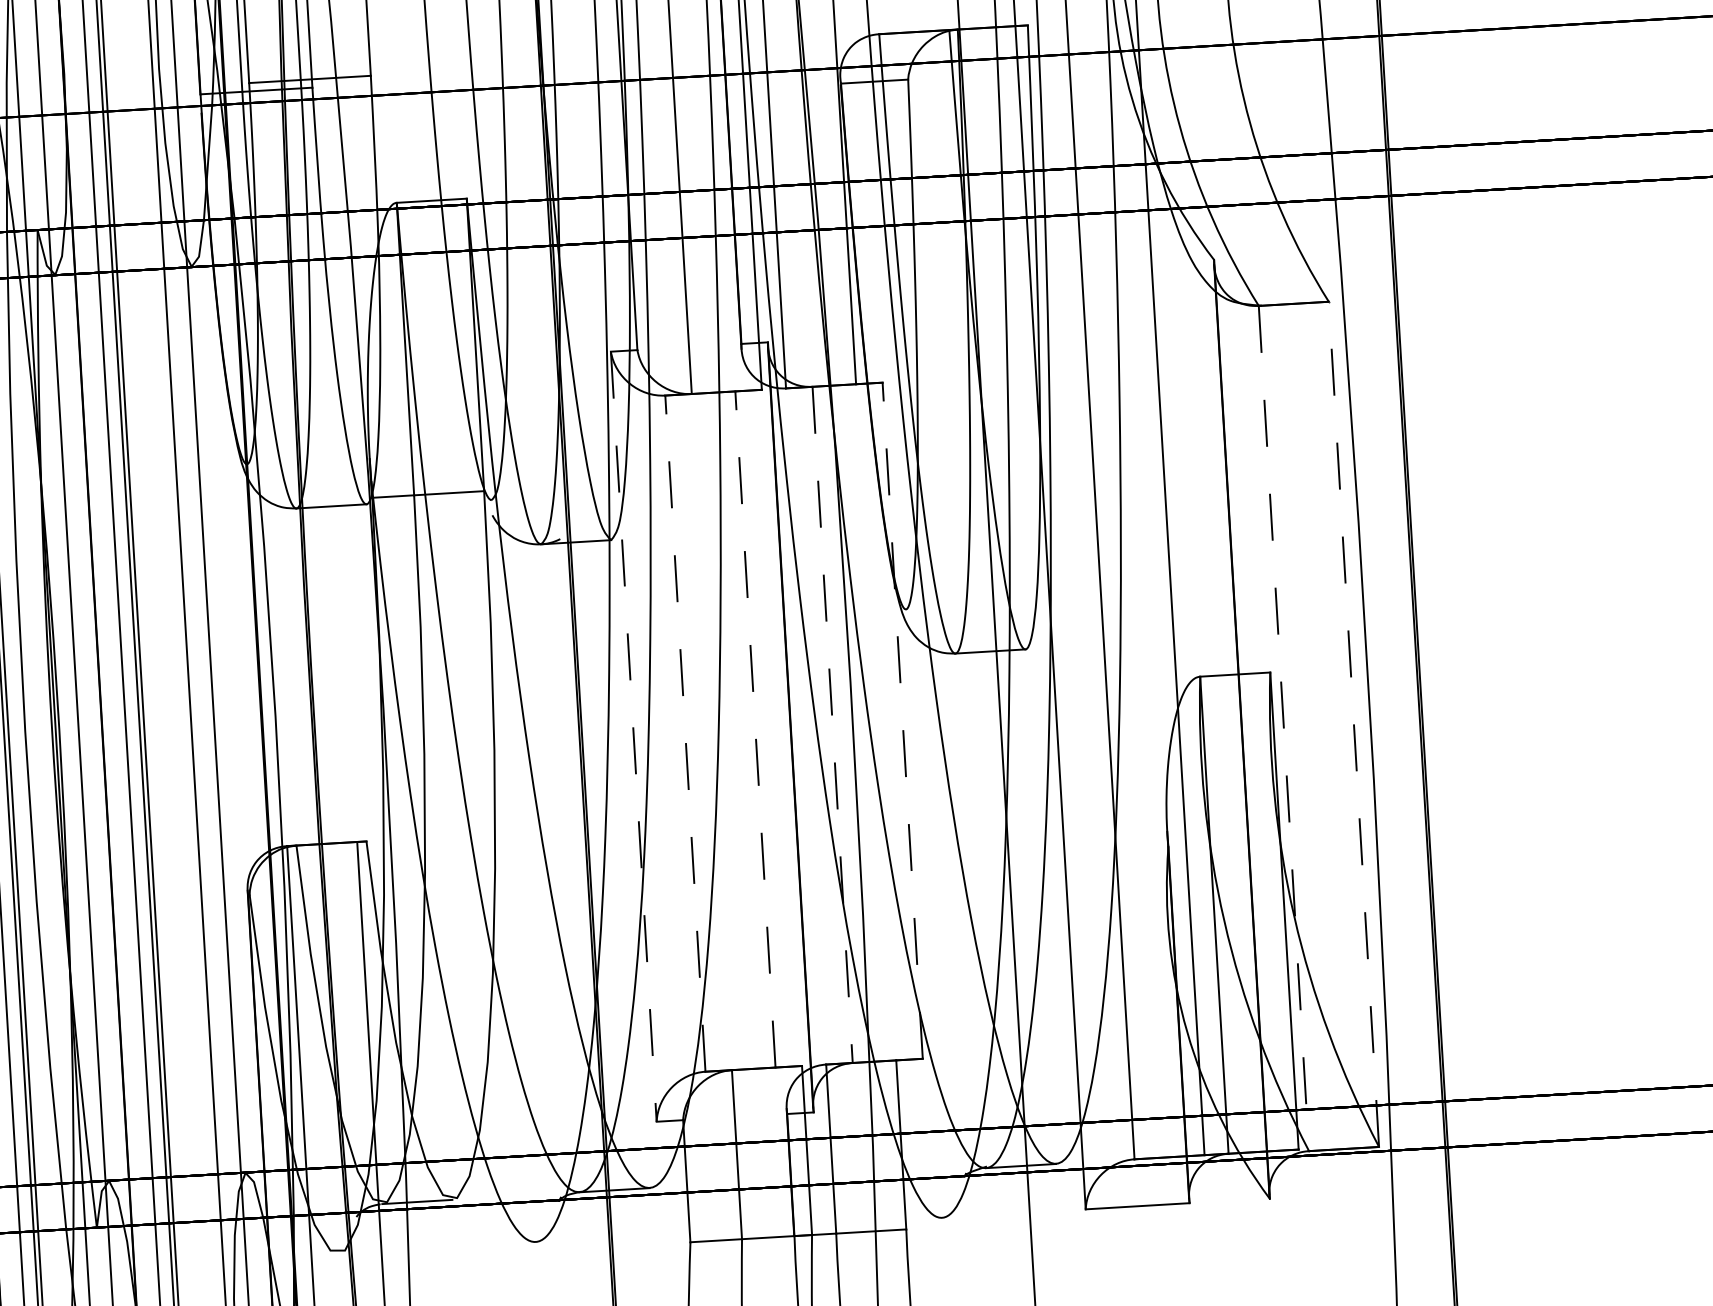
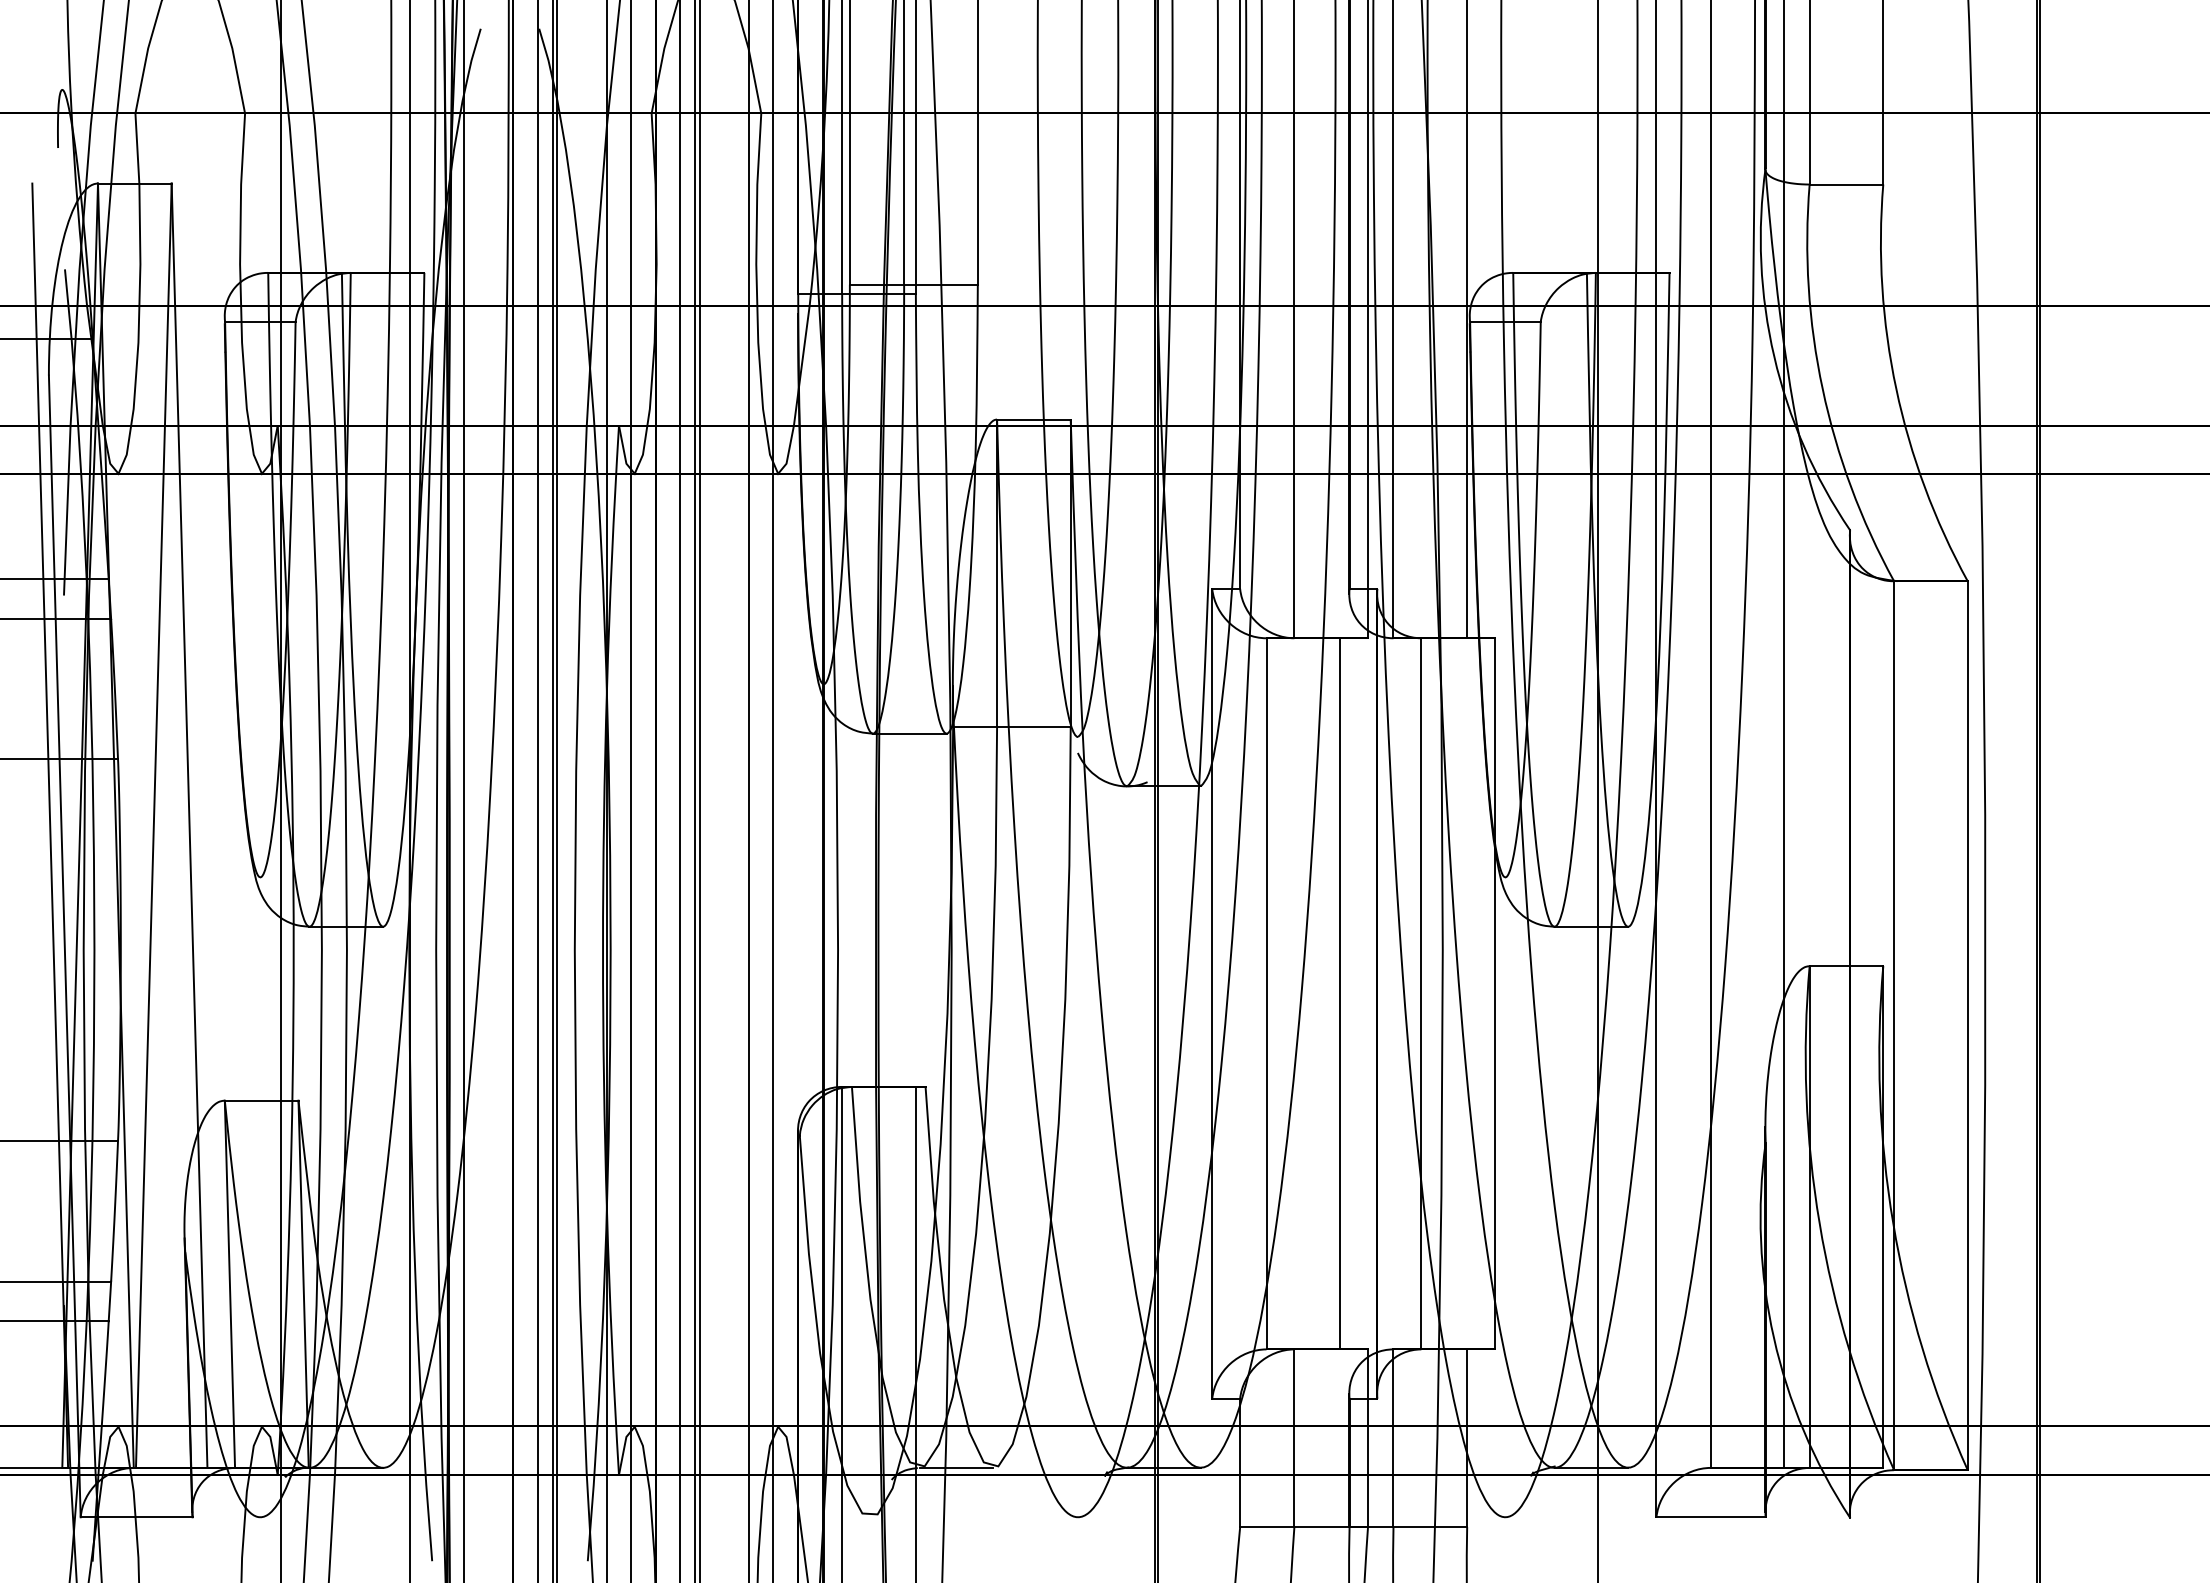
line: (903, 720) -> (1495, 993), dashed -> solid
line: (832, 724) -> (1421, 993), dashed -> solid
line: (1353, 724) -> (1967, 1025), dashed -> solid
line: (755, 729) -> (1340, 993), dashed -> solid
line: (1284, 729) -> (1894, 1026), dashed -> solid
line: (685, 733) -> (1266, 993), dashed -> solid
line: (634, 736) -> (1212, 993), dashed -> solid

